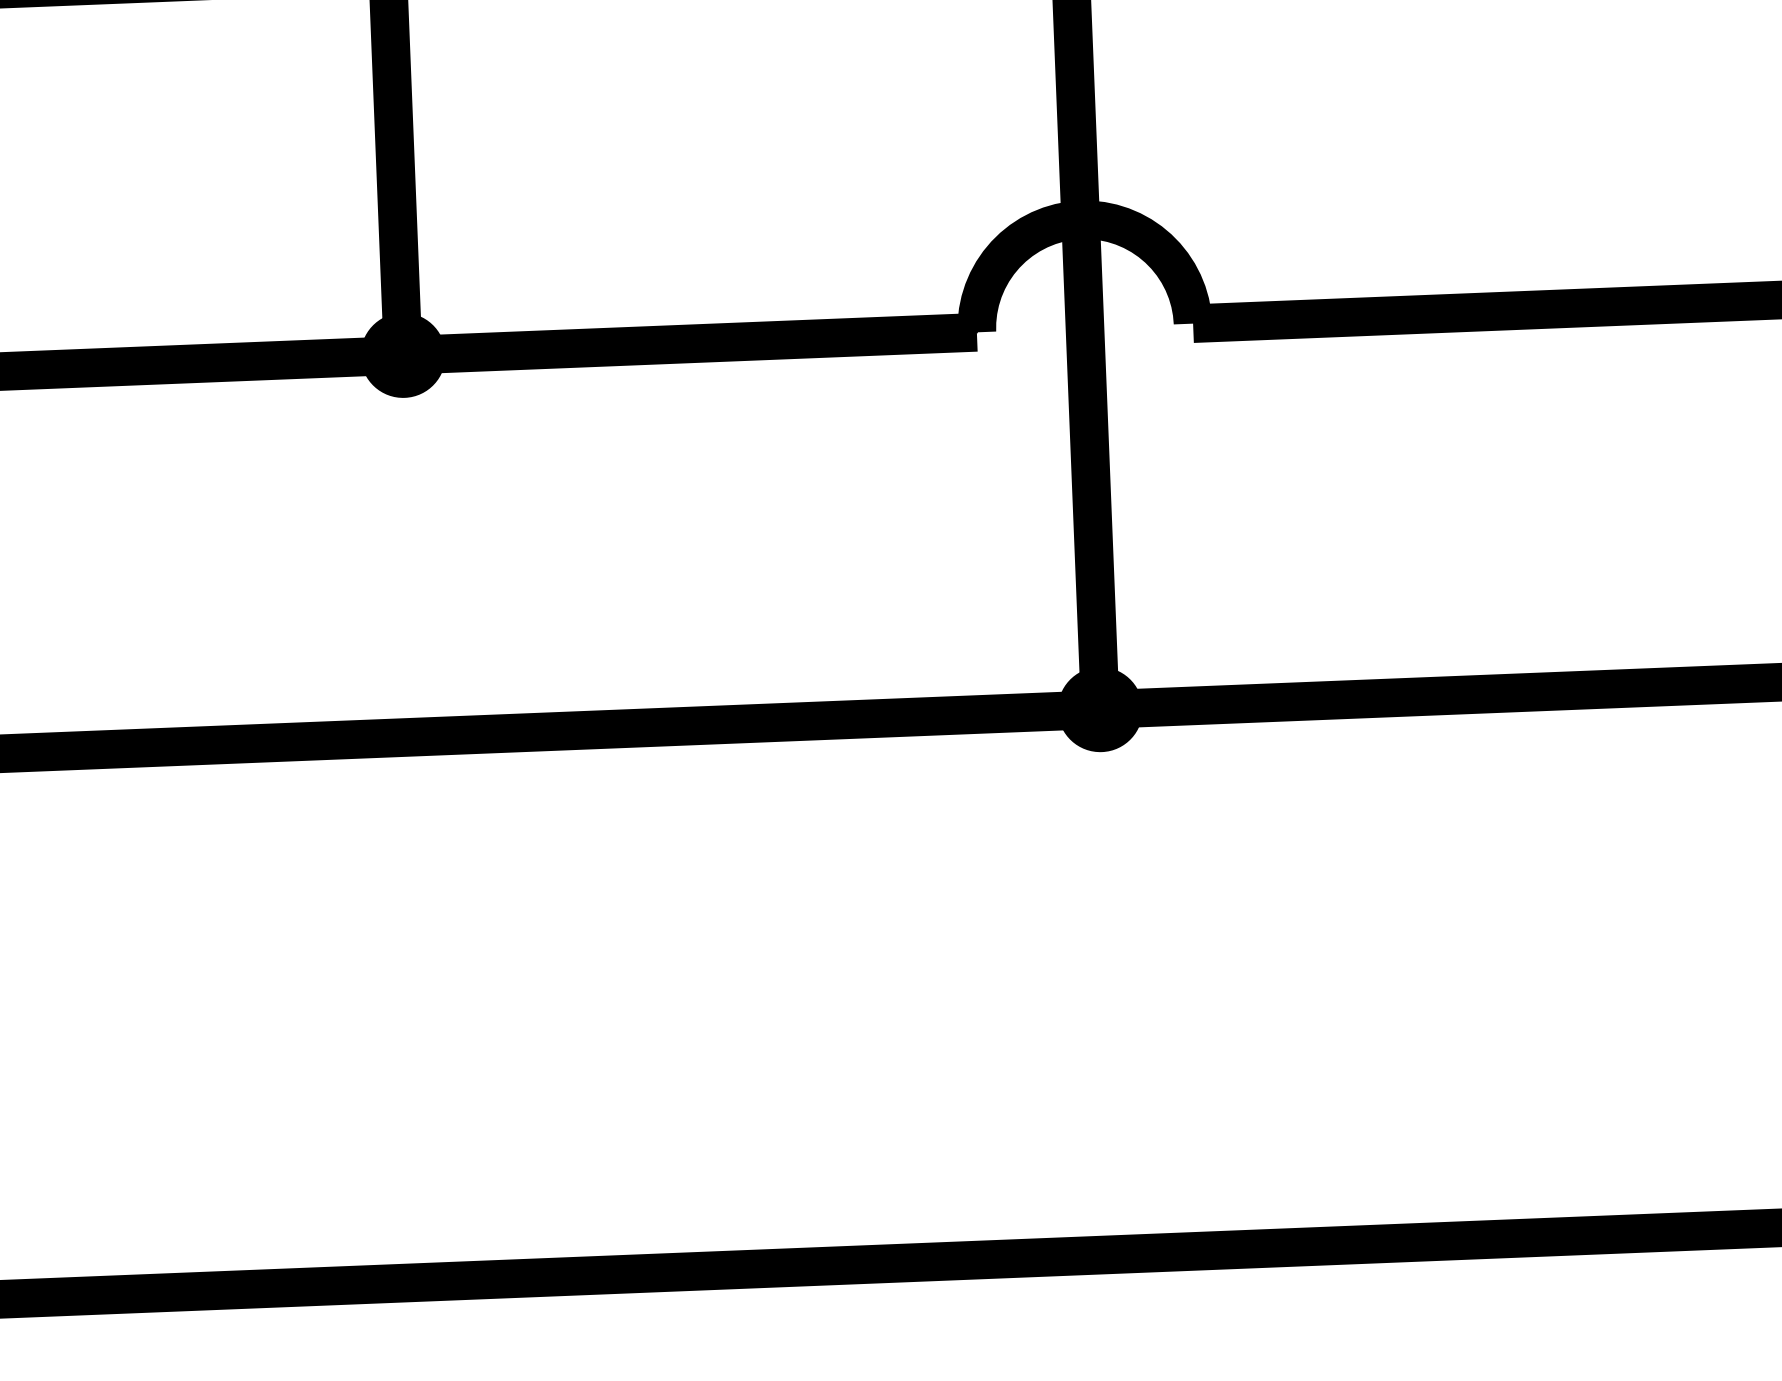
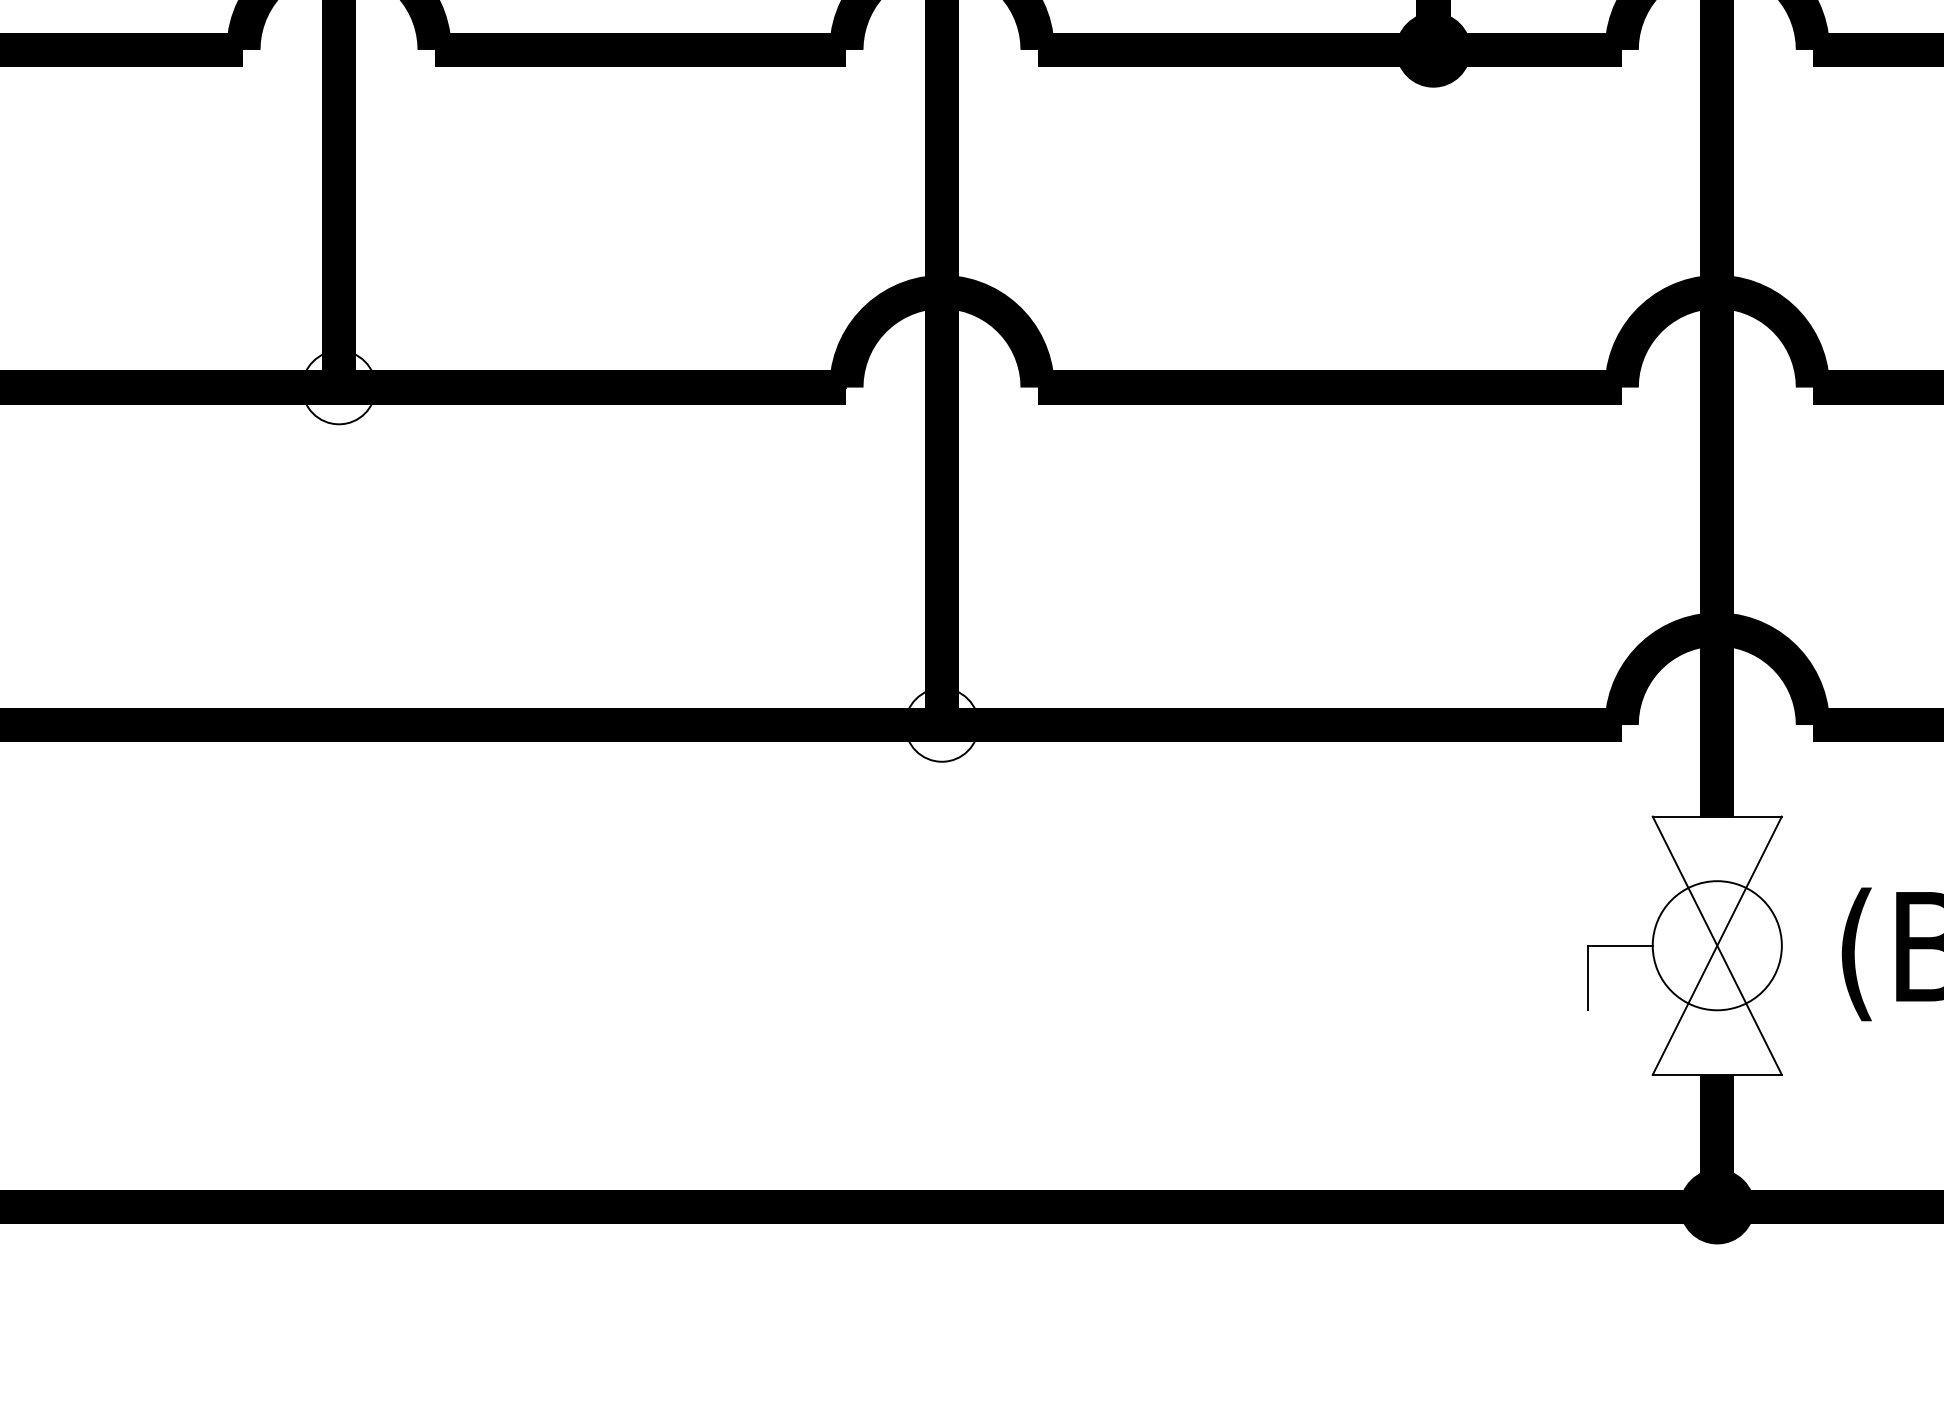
fill: (402, 355) -> (338, 387), removed
fill: (1099, 709) -> (941, 724), removed

